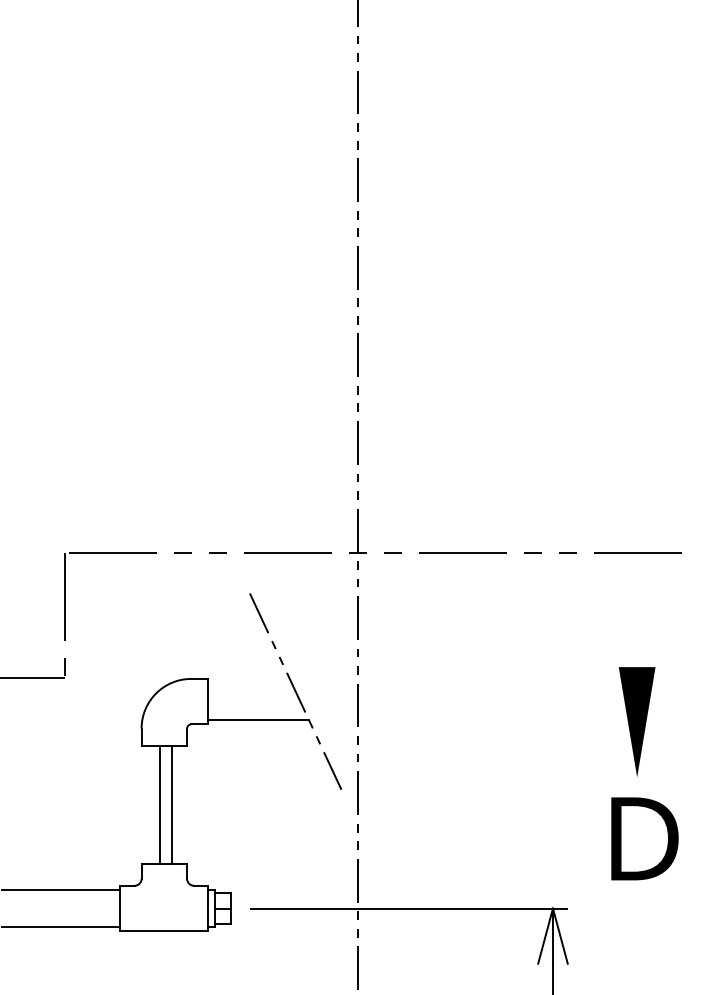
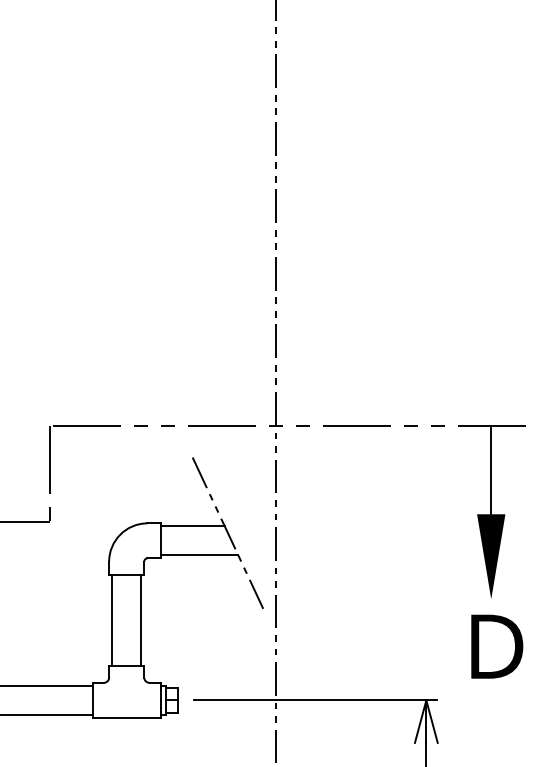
line: (637, 610) -> (491, 470), added
line: (249, 682) -> (192, 526), added
line: (160, 804) -> (141, 620), moved
line: (171, 804) -> (112, 620), moved

